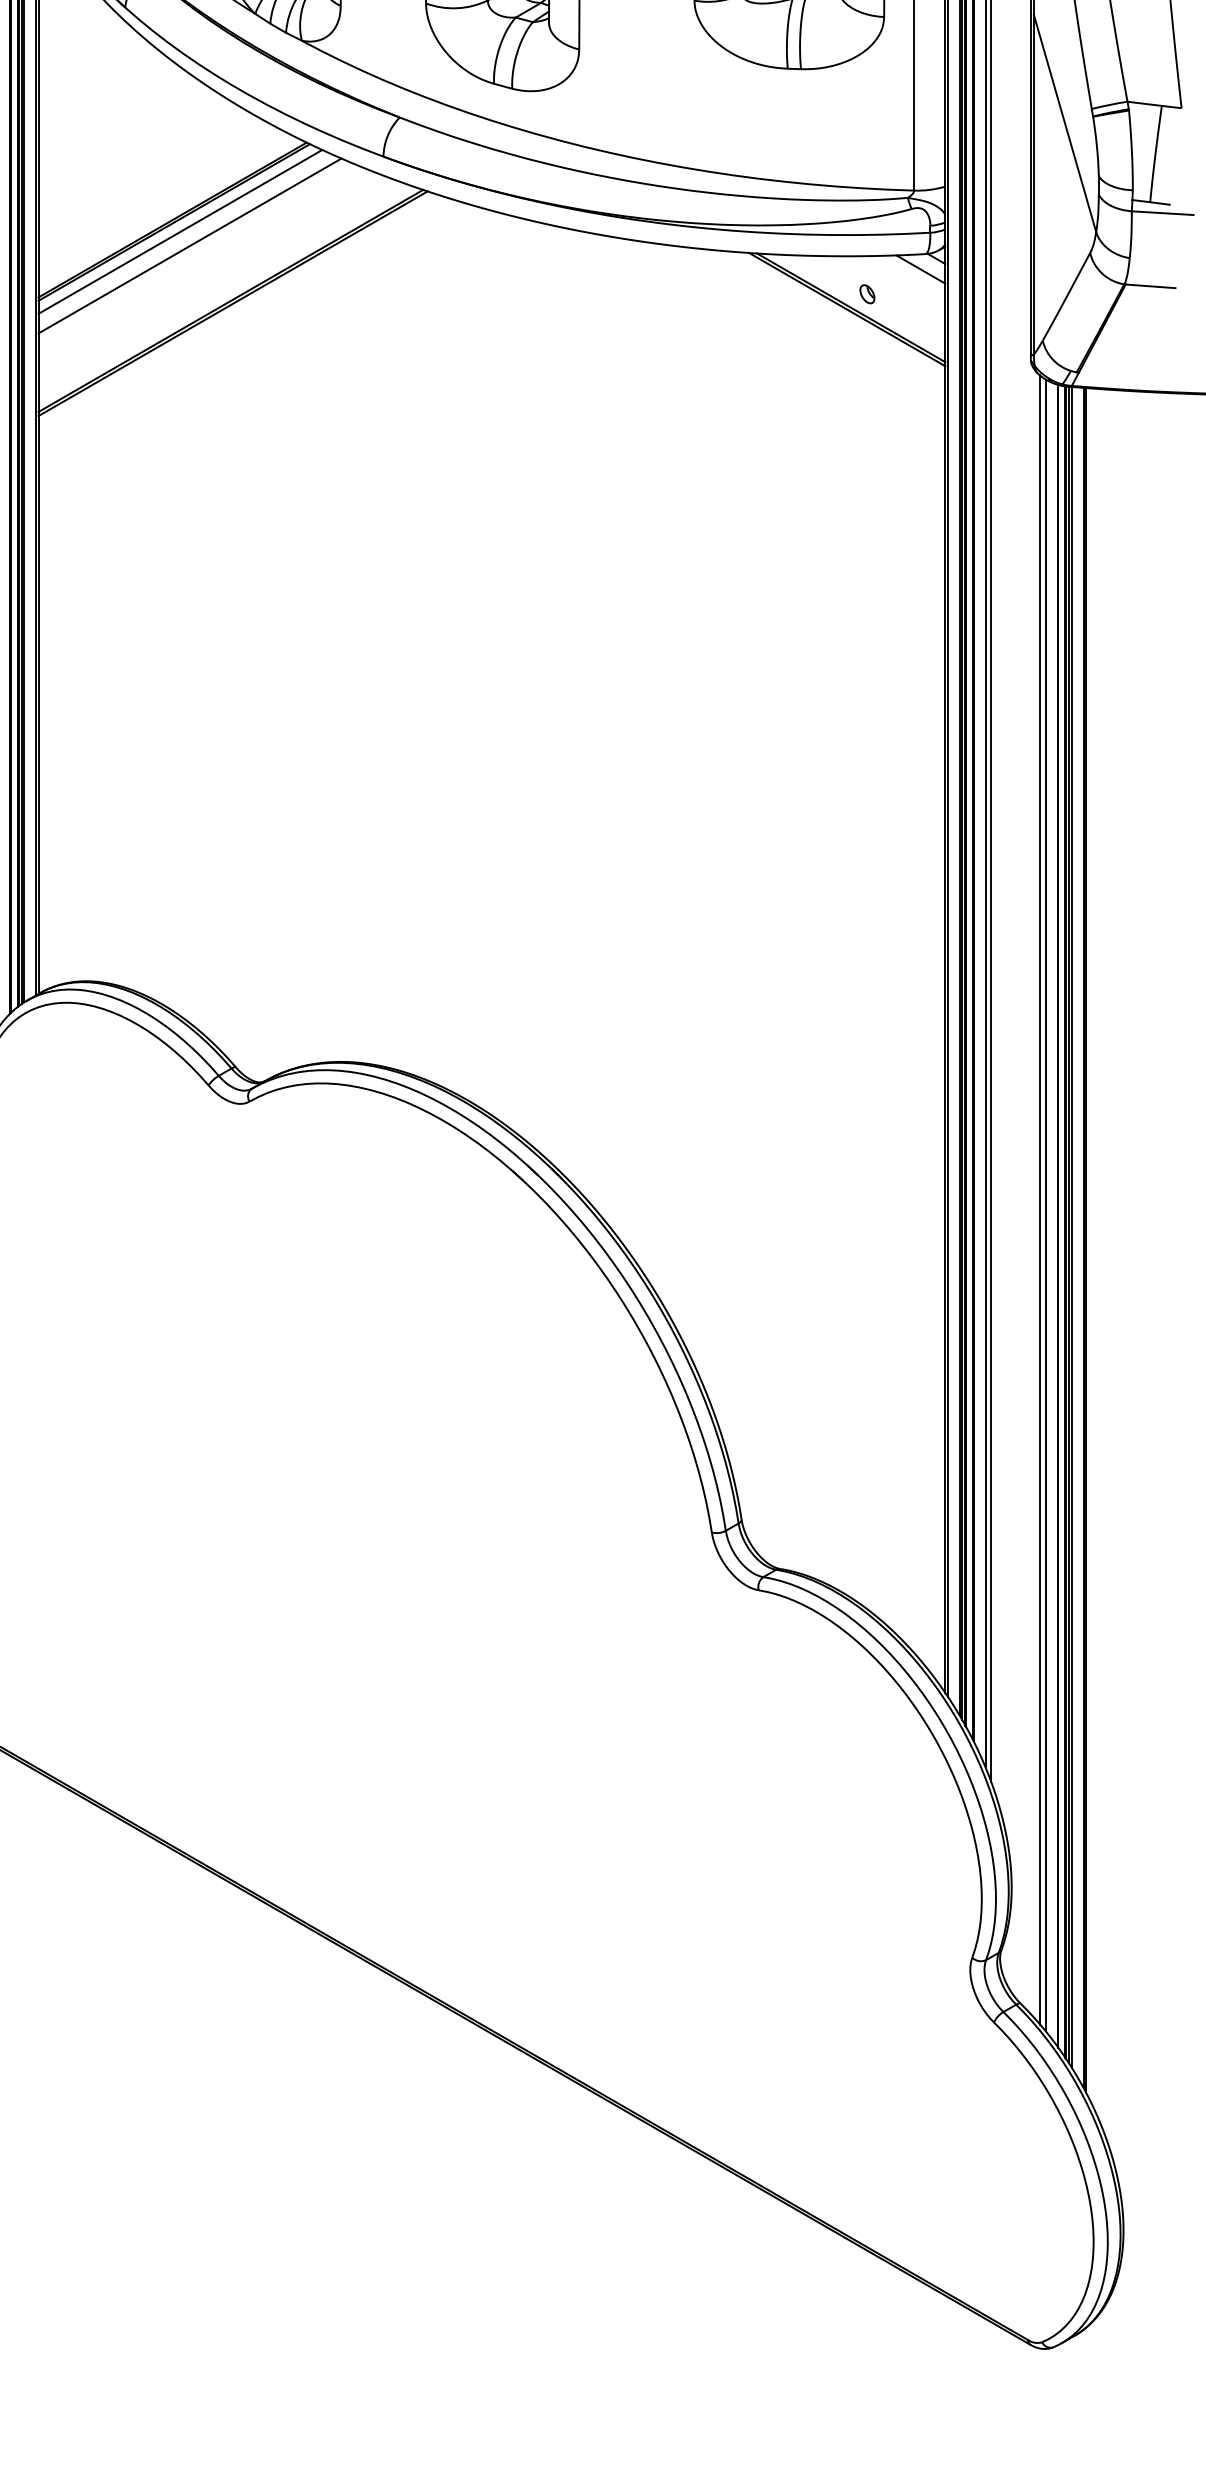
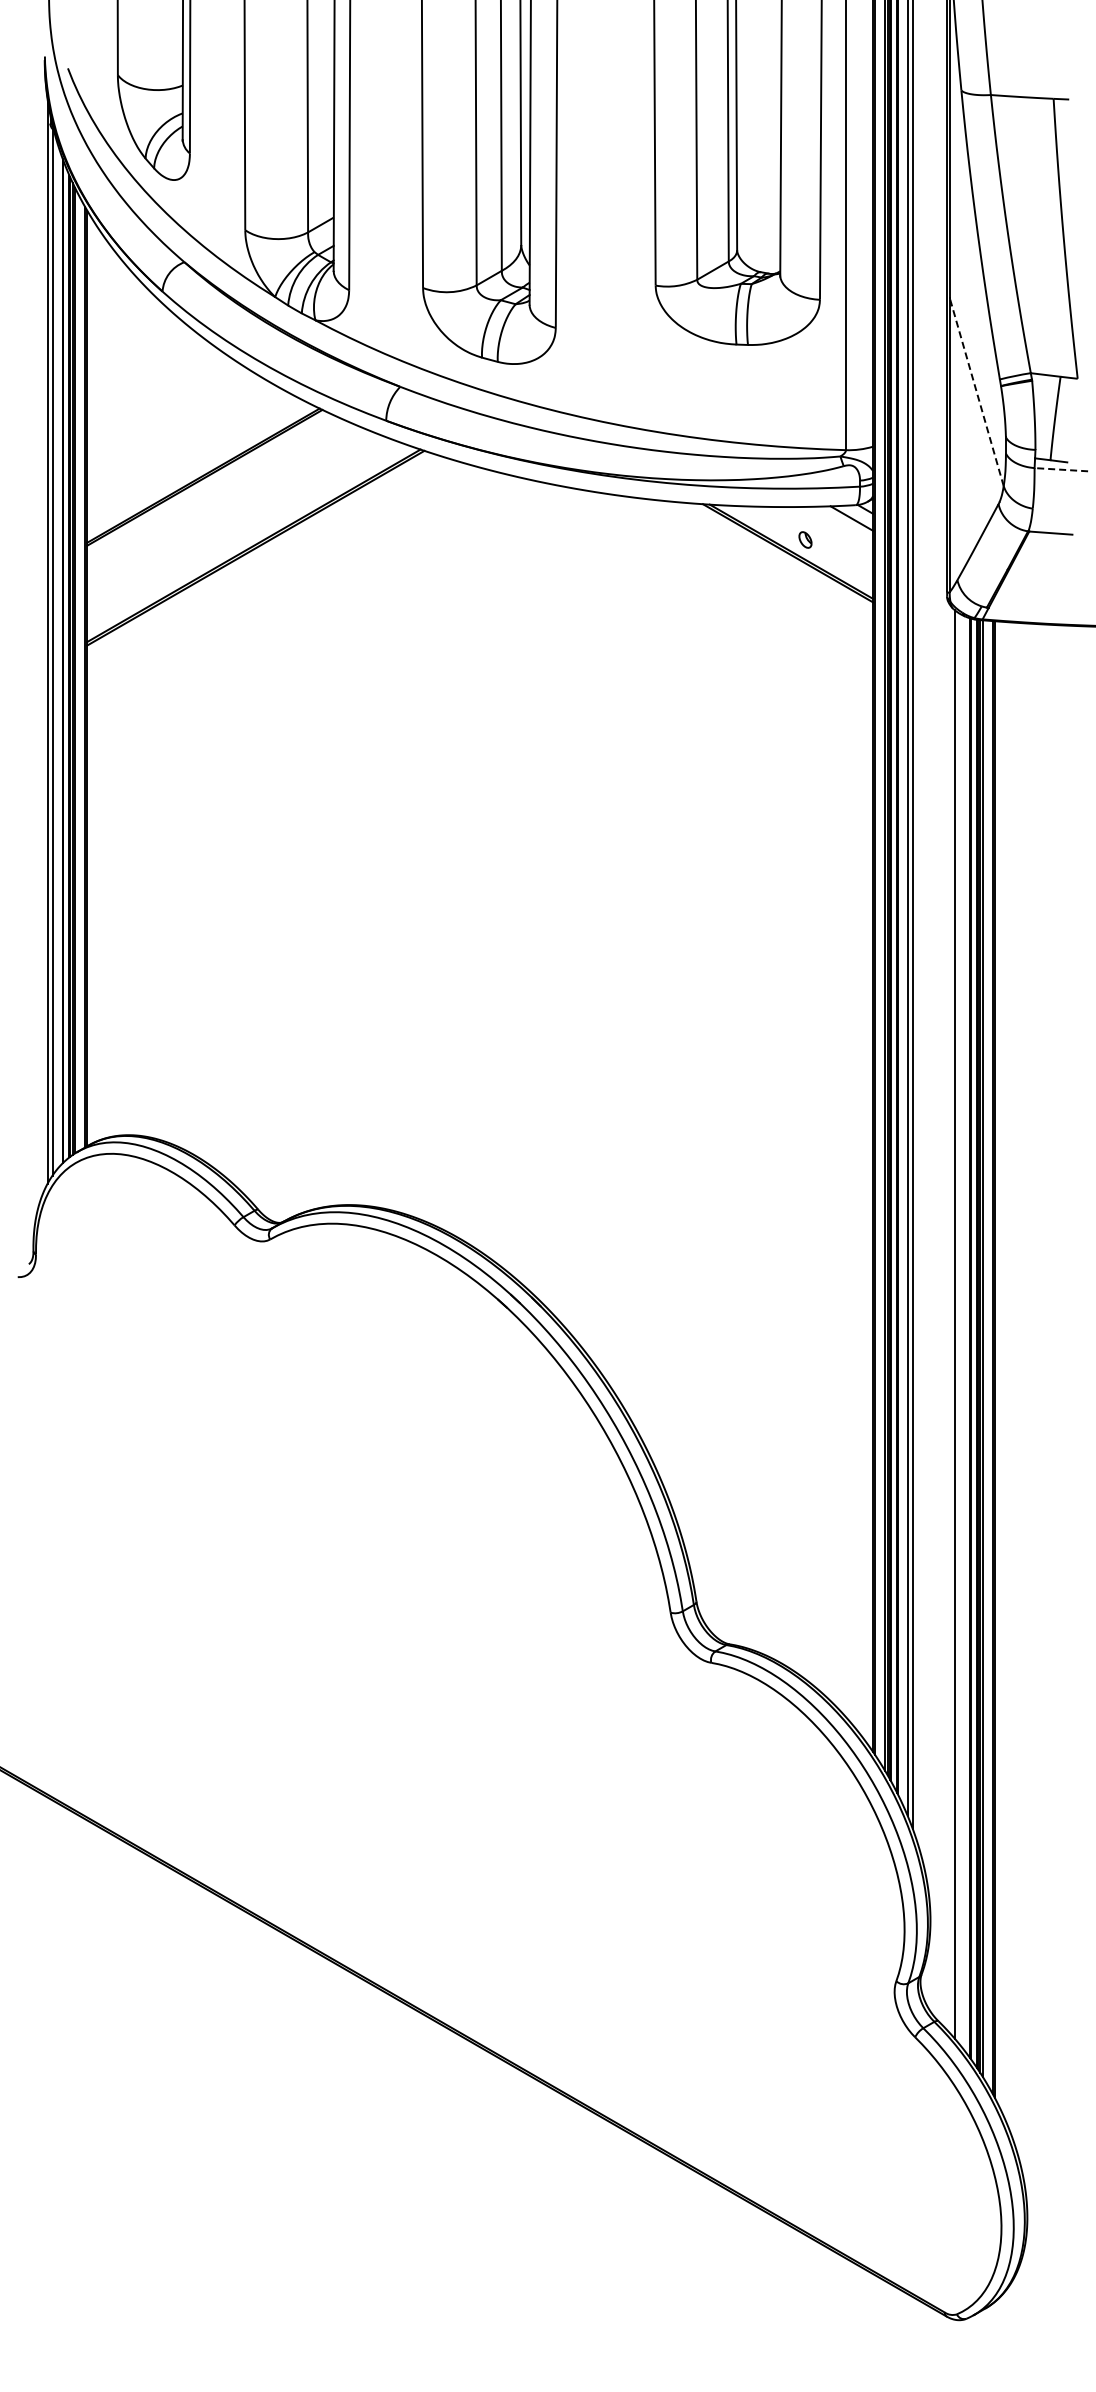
line: (1064, 122) -> (976, 391), solid -> dashed
line: (1162, 212) -> (1061, 469), solid -> dashed
line: (180, 231) -> (210, 485), removed
line: (189, 245) -> (218, 497), removed
line: (1046, 1205) -> (960, 1329), removed

